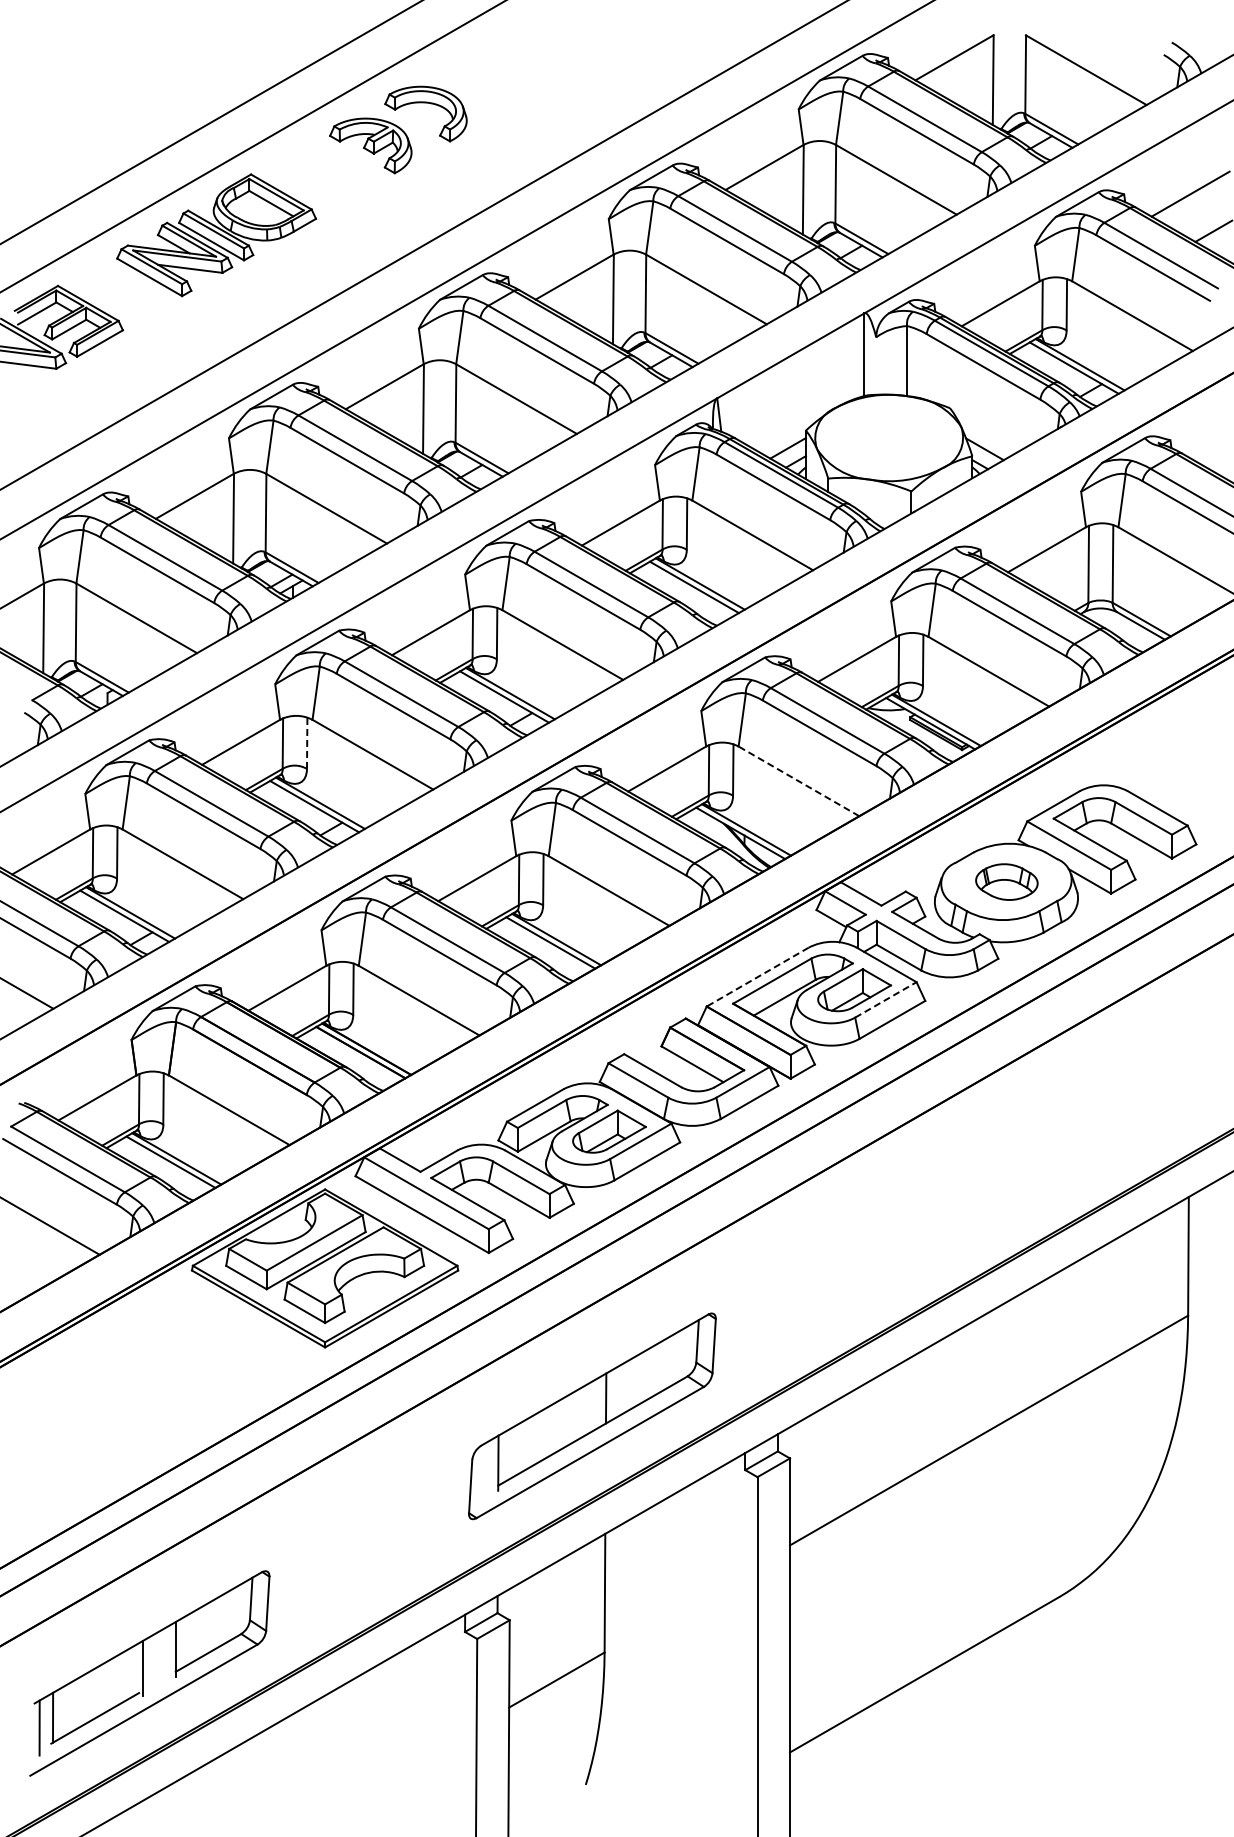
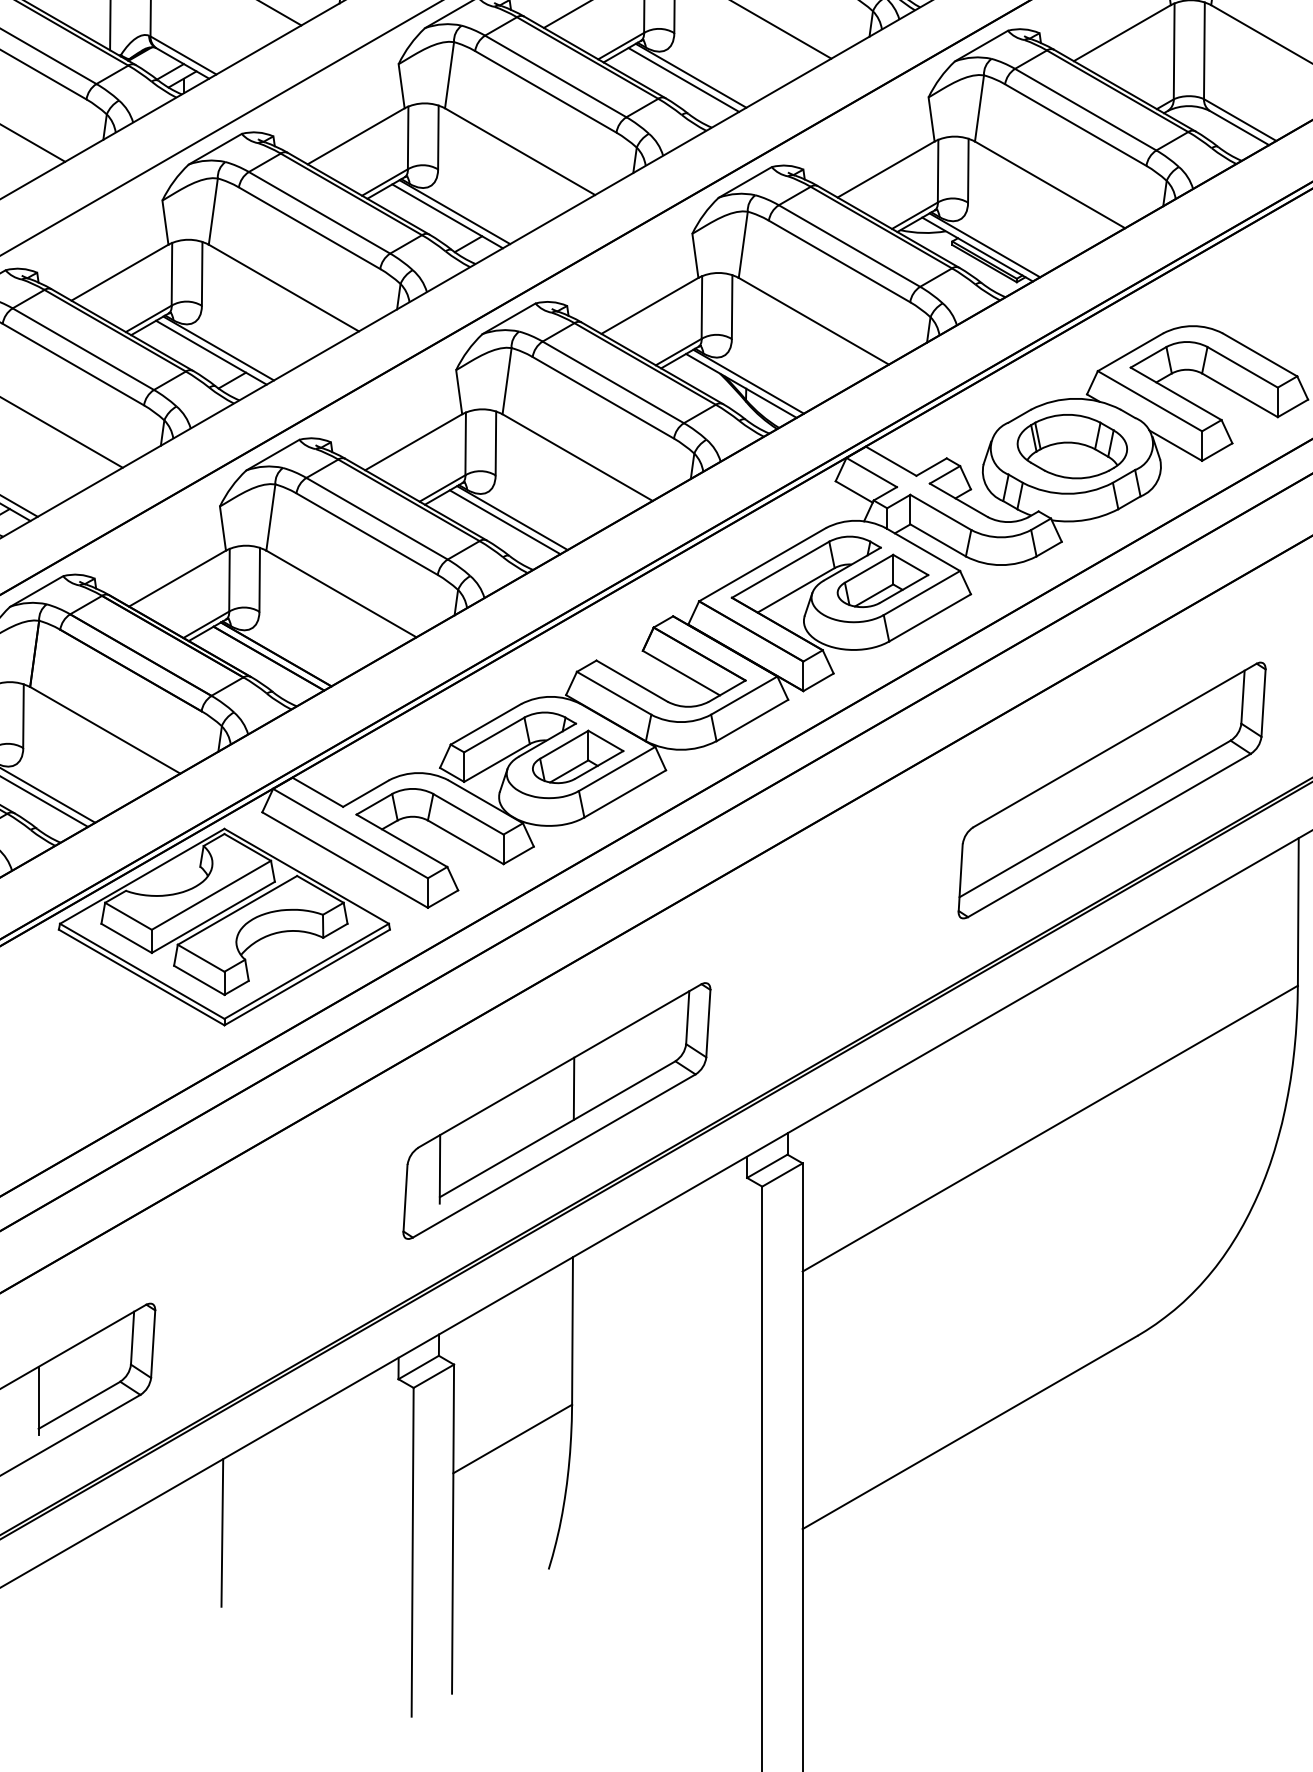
line: (307, 743) -> (202, 274), dashed -> solid
line: (798, 781) -> (813, 321), dashed -> solid
part: (1006, 881) -> (1071, 445), size x1.43
line: (757, 977) -> (762, 565), dashed -> solid
line: (886, 999) -> (922, 592), dashed -> solid
part: (1038, 1158) -> (1111, 790), added
line: (323, 1755) -> (222, 1532), added

